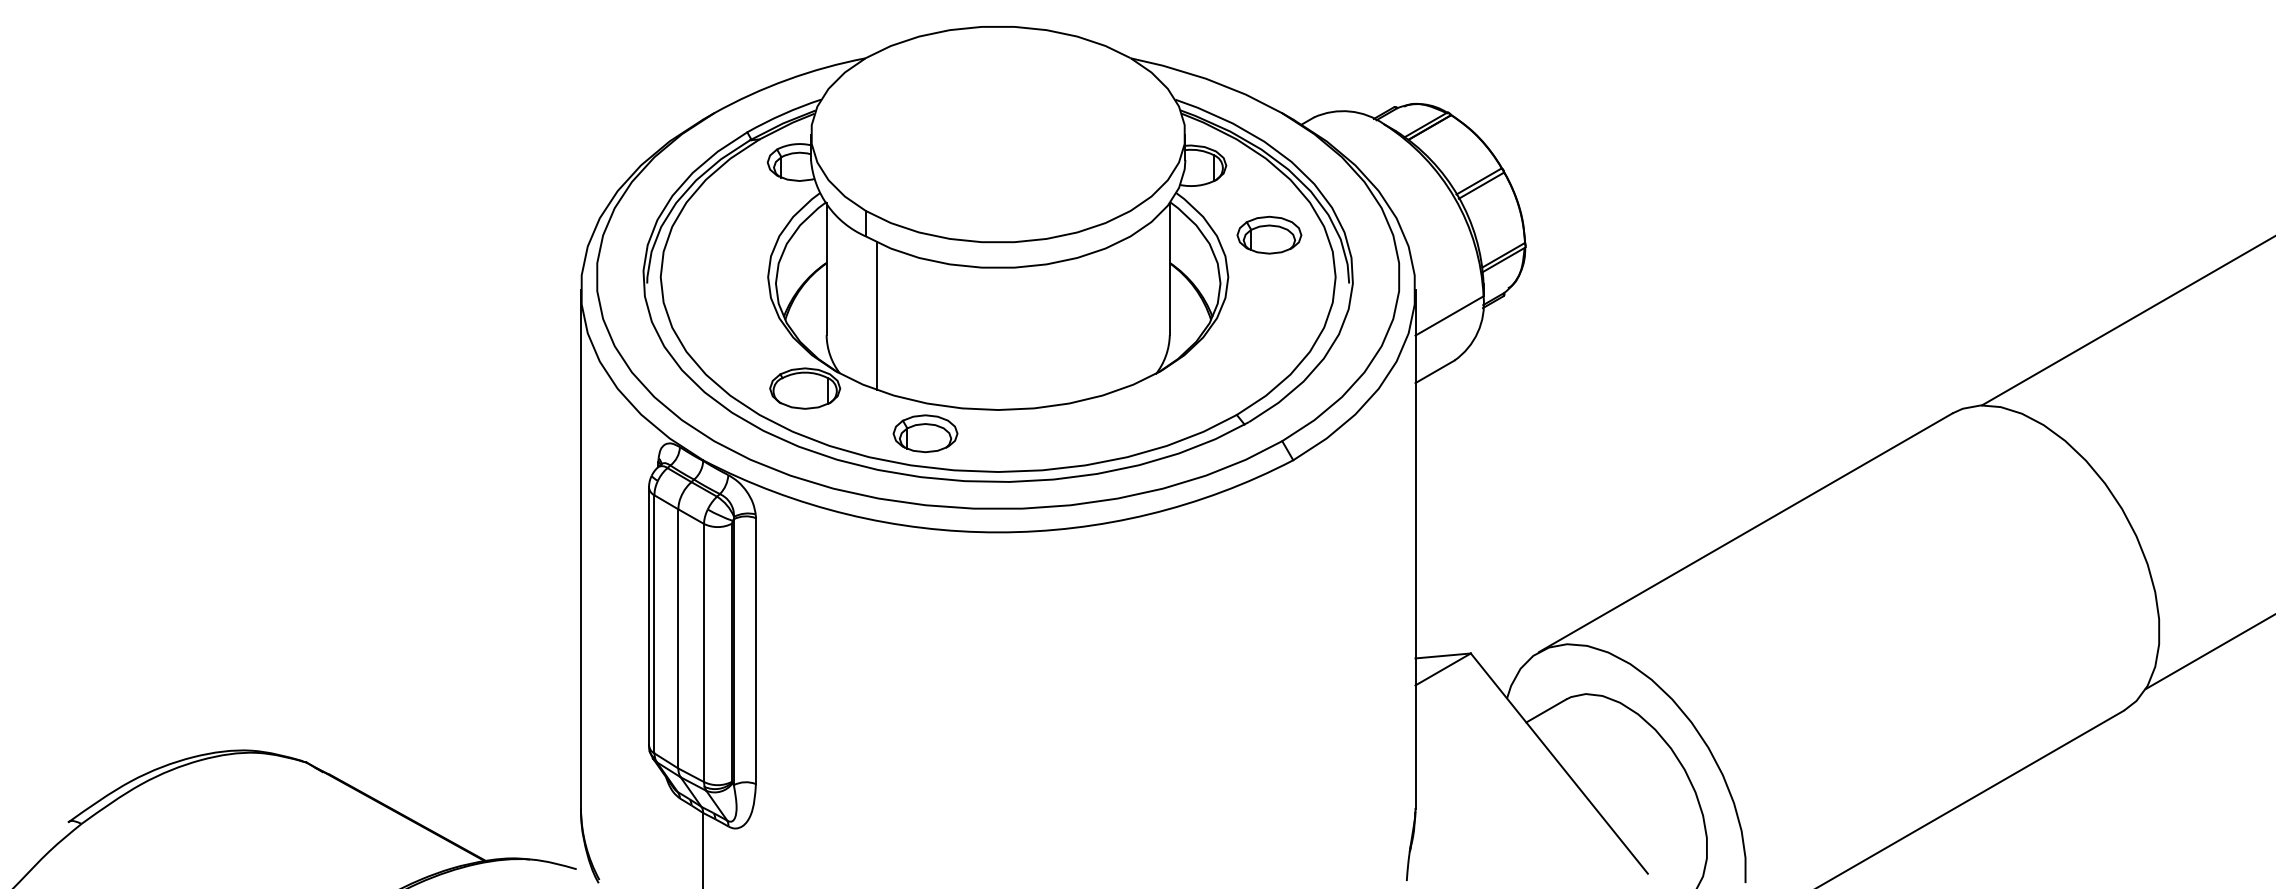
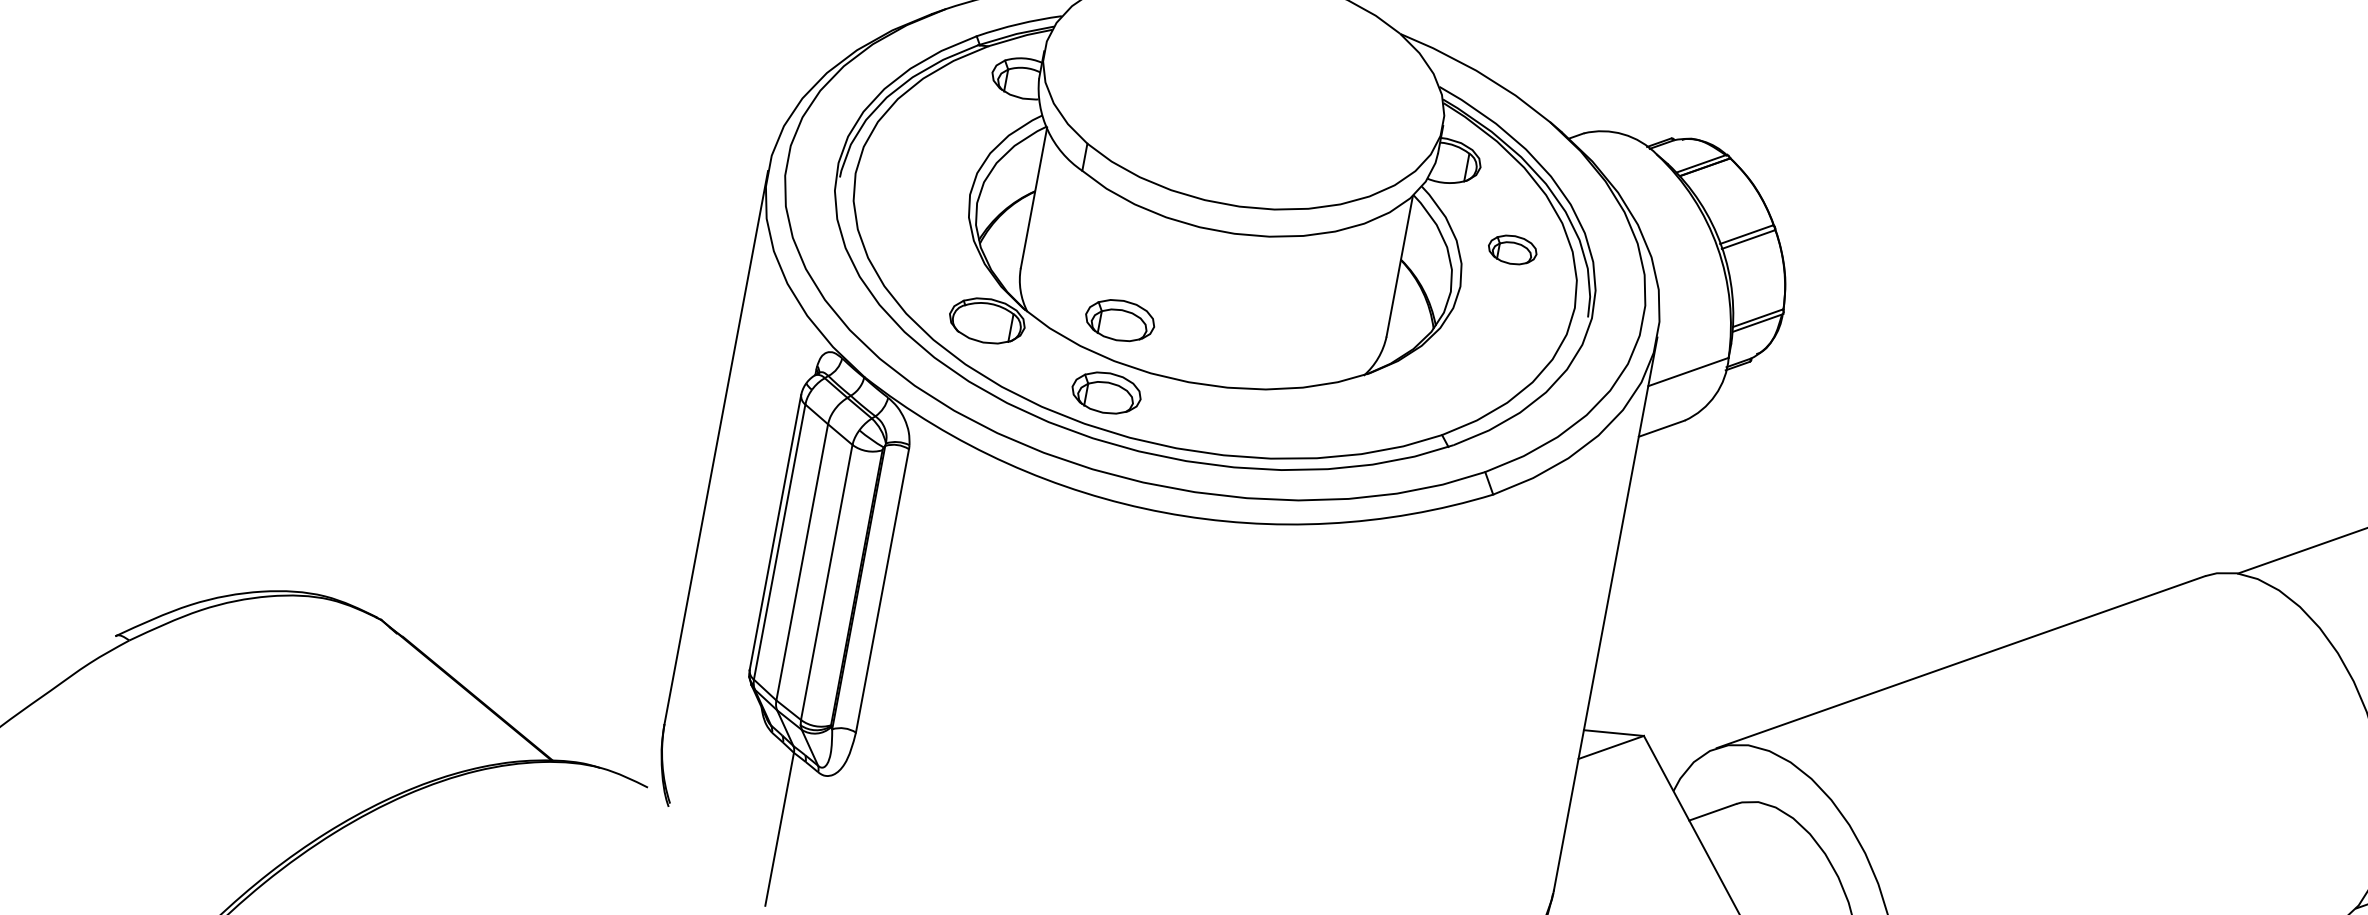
part: (1269, 234) -> (1512, 249), size x0.7
line: (876, 316) -> (1077, 258), removed
part: (925, 365) -> (1120, 320), added

